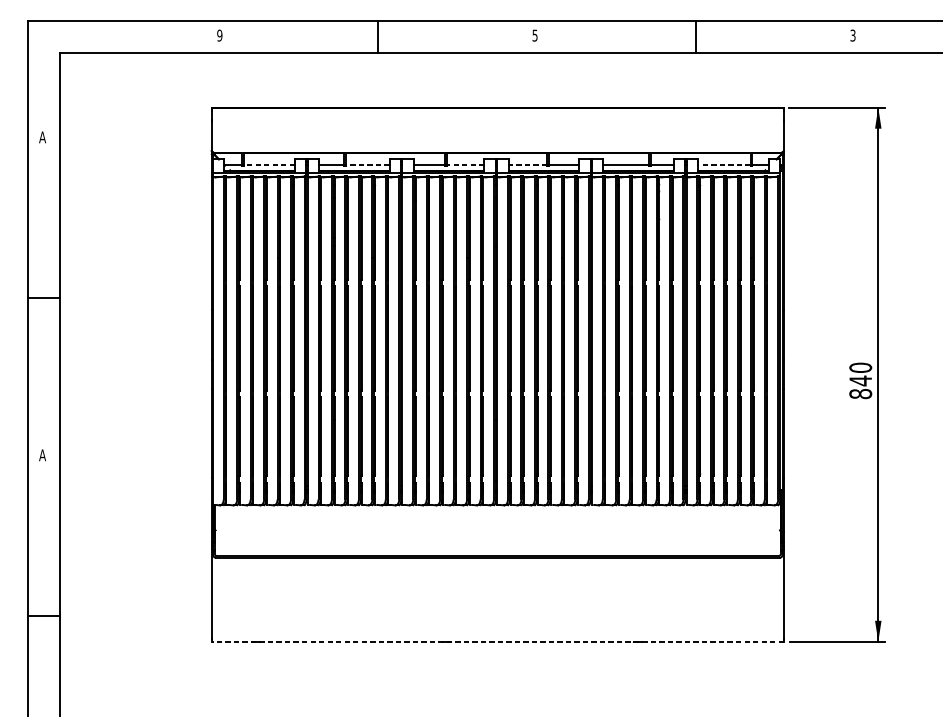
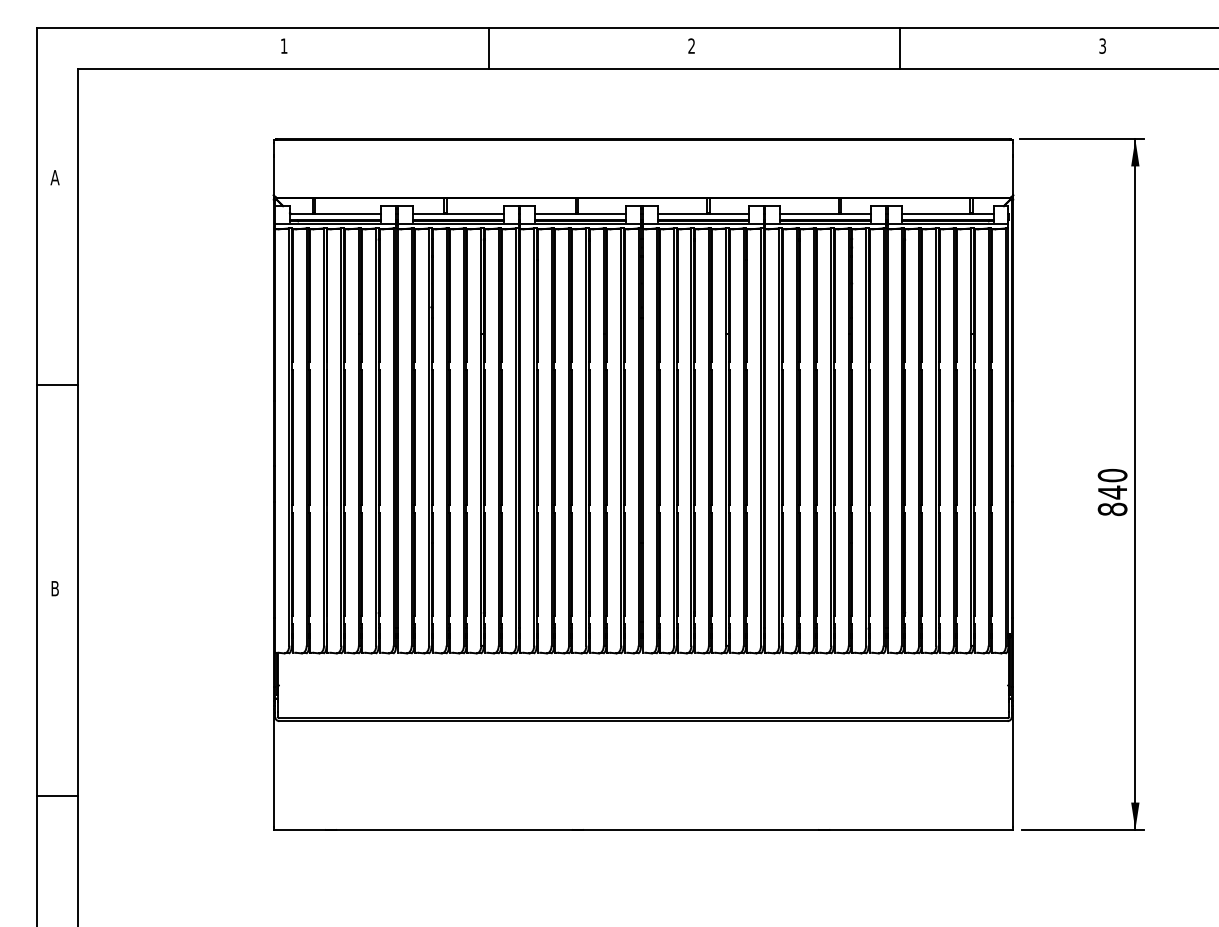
text: (219, 35) -> (283, 45), 9 -> 1
text: (534, 35) -> (691, 45), 5 -> 2
line: (268, 165) -> (347, 213), dashed -> solid
line: (367, 165) -> (475, 213), dashed -> solid
line: (465, 165) -> (601, 213), dashed -> solid
line: (527, 165) -> (682, 213), dashed -> solid
line: (724, 165) -> (936, 213), dashed -> solid
text: (42, 455) -> (54, 588), A -> B
line: (497, 641) -> (643, 829), dashed -> solid

